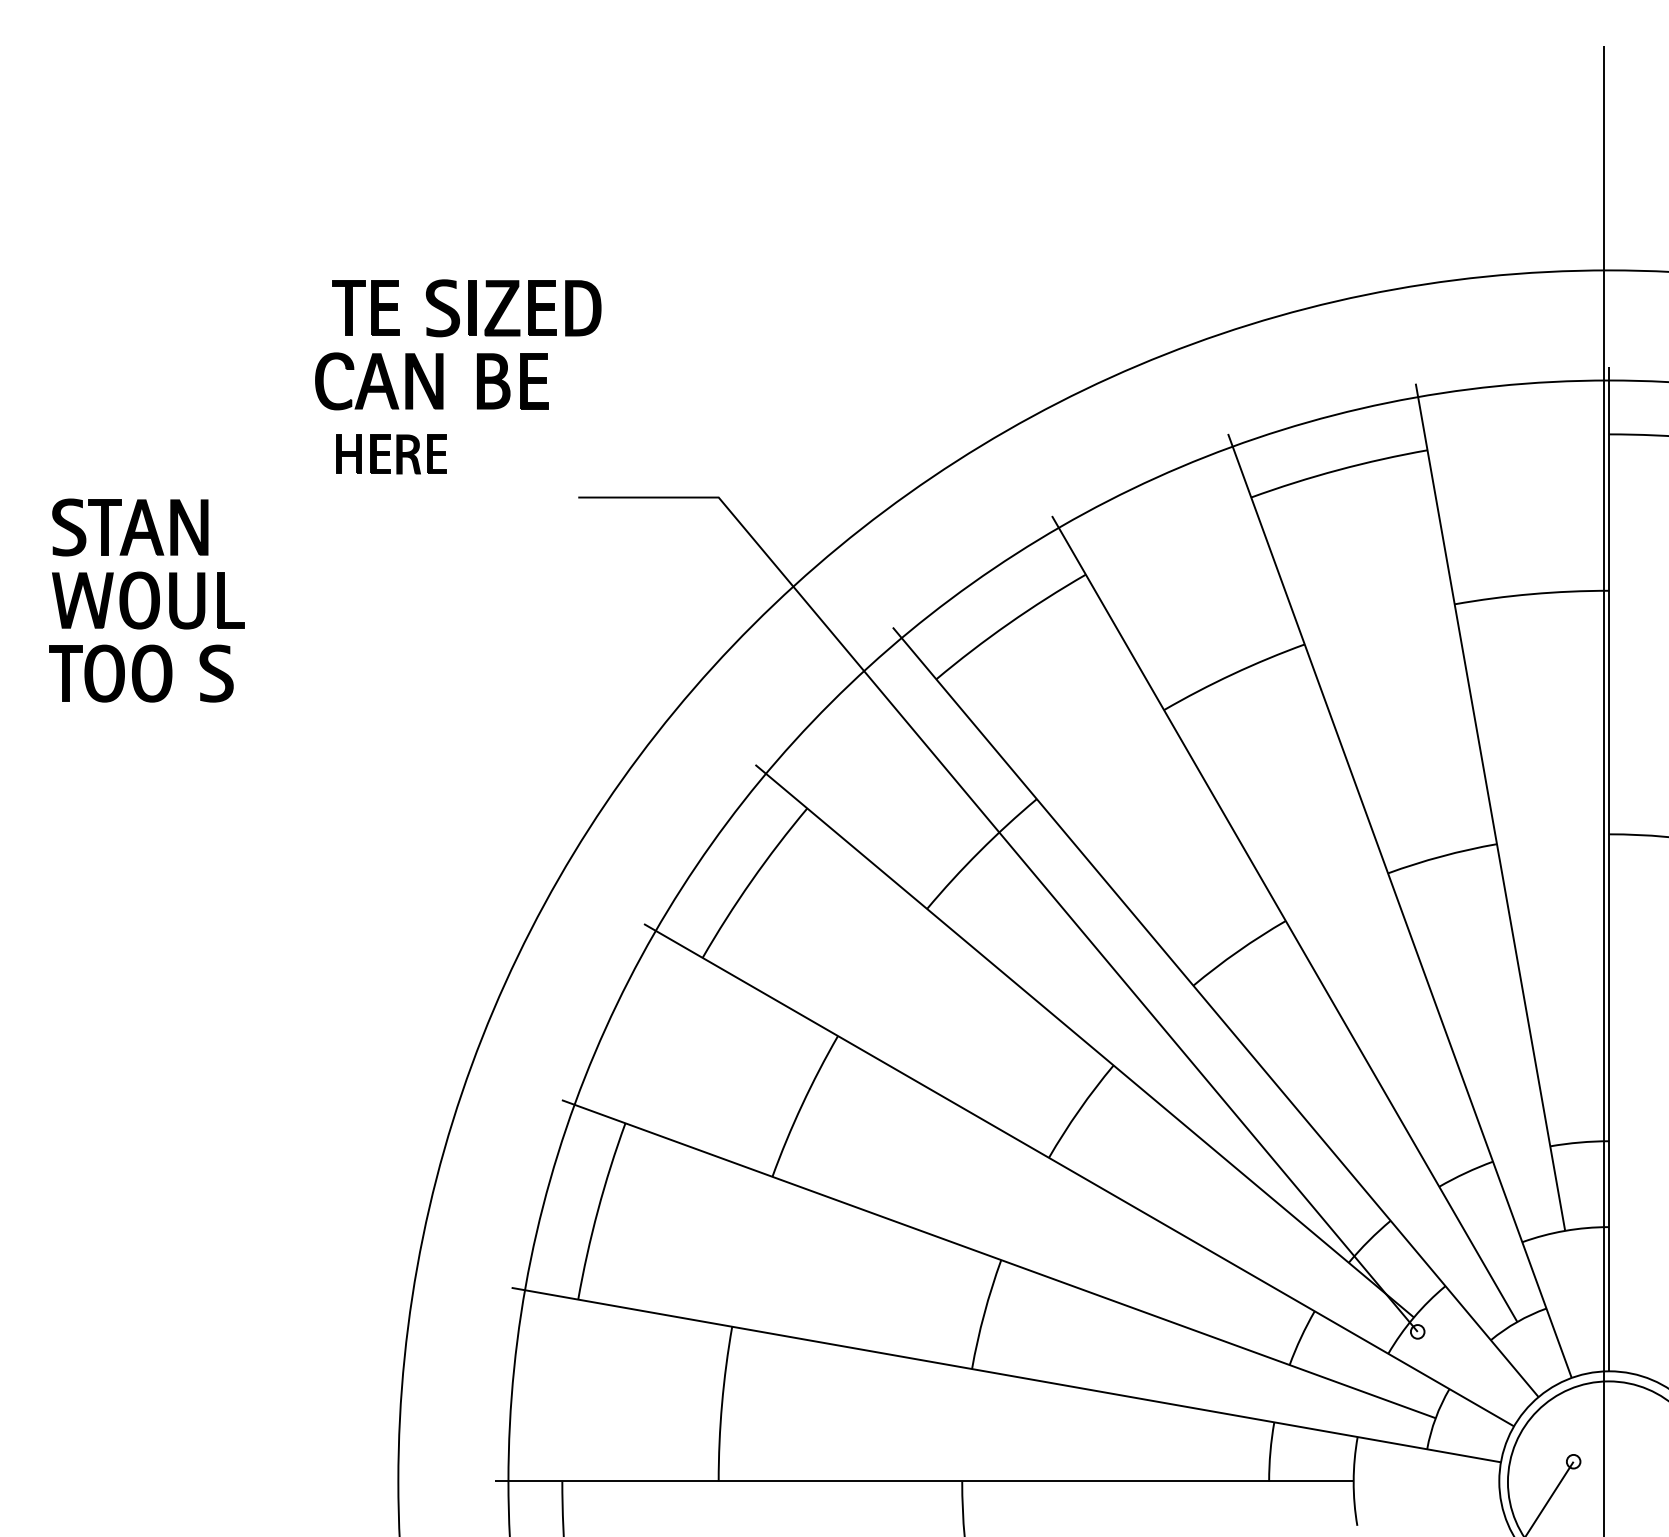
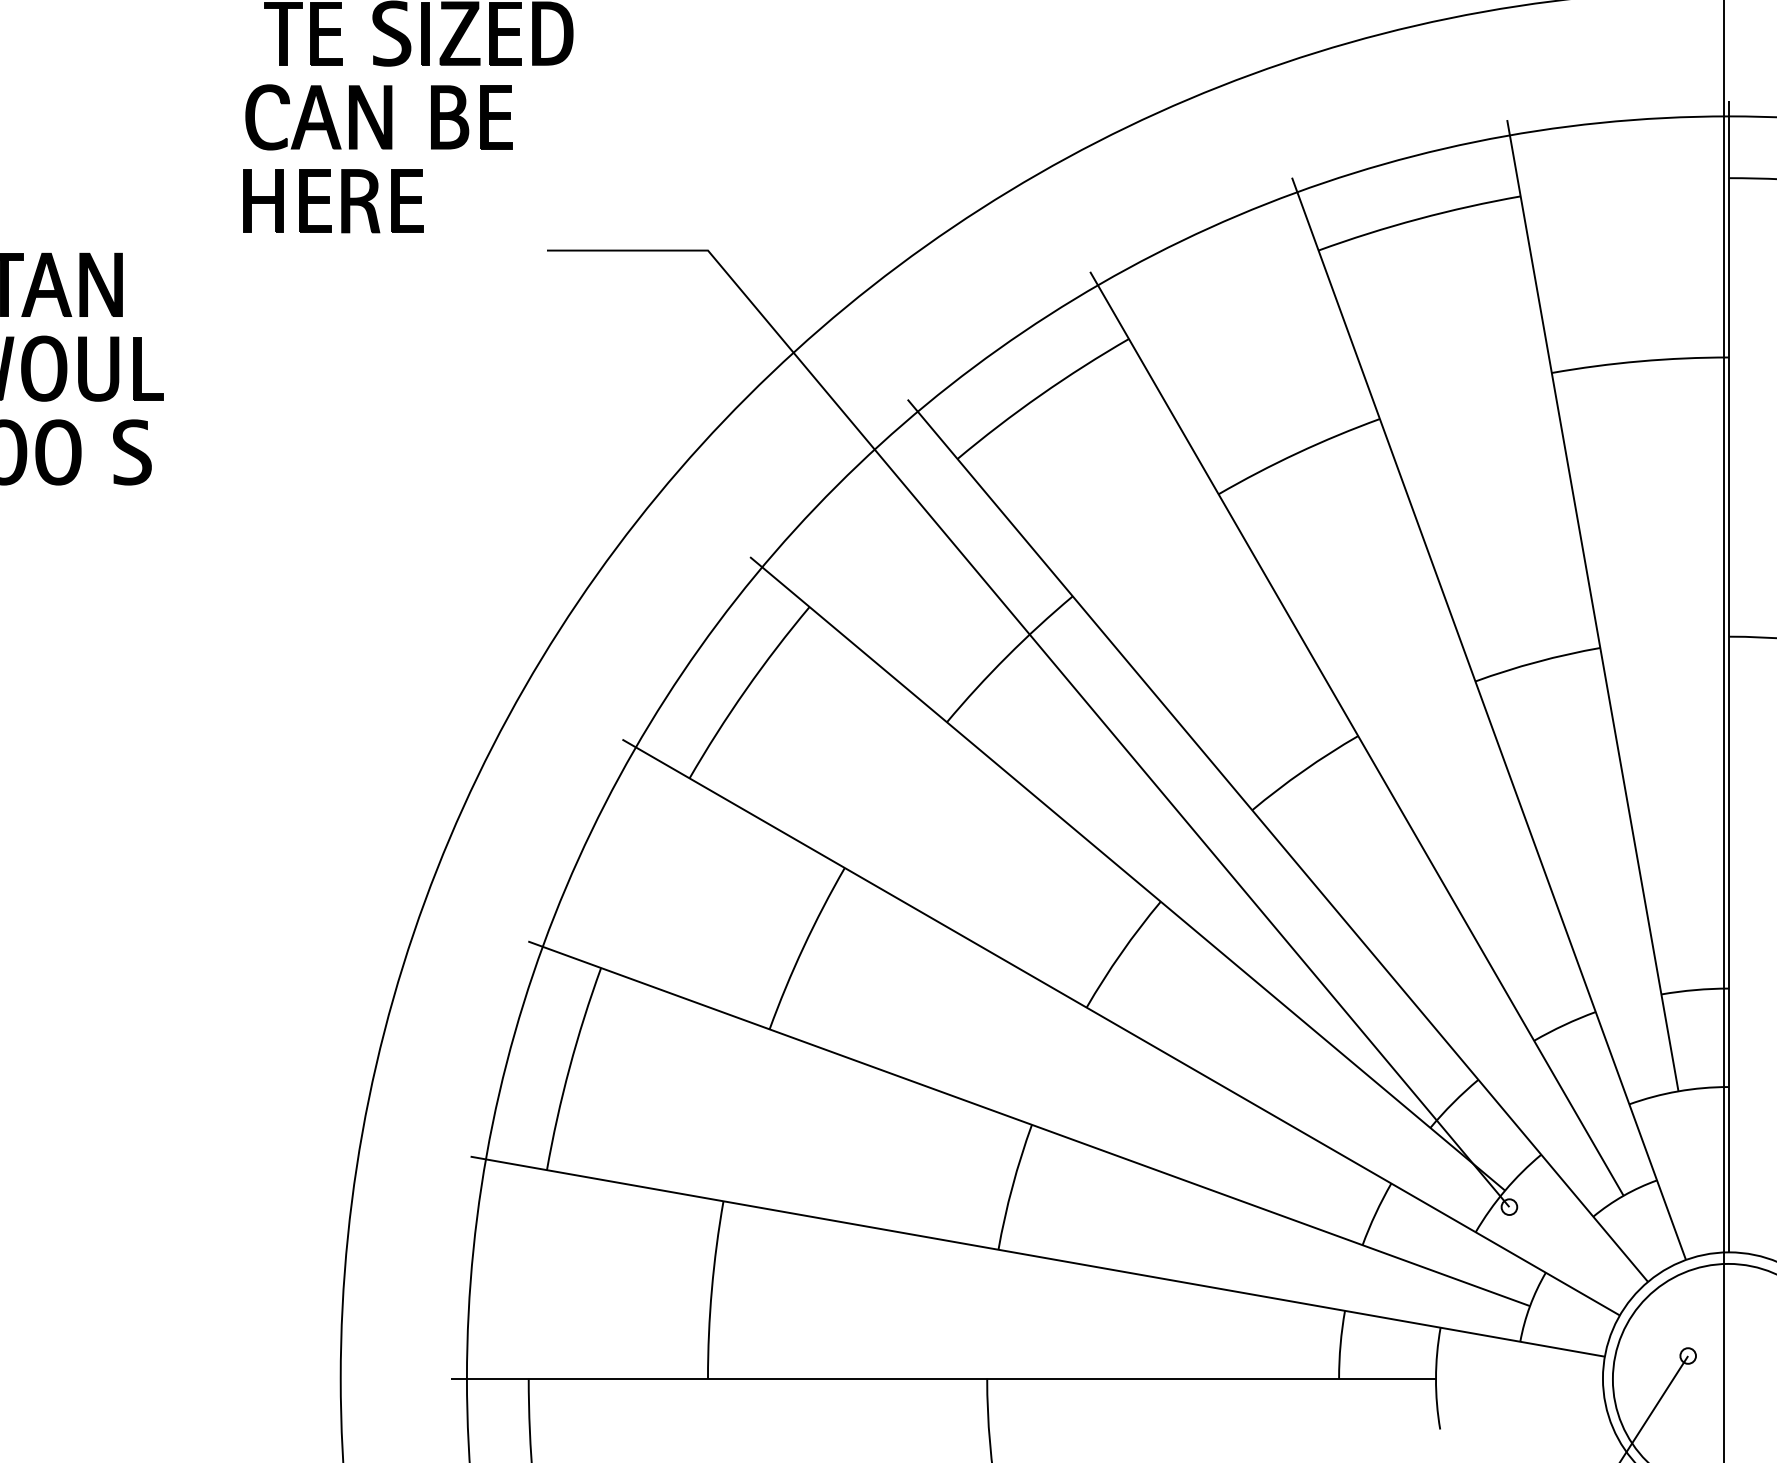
part: (391, 454) -> (332, 201), size x1.43

